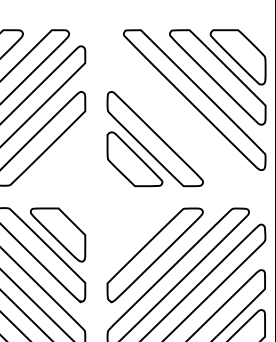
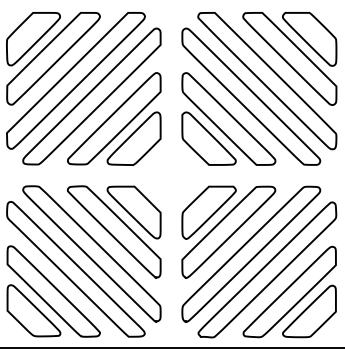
part: (178, 115) -> (251, 96), added
part: (57, 159) -> (133, 138), added
part: (134, 234) -> (208, 212), added

